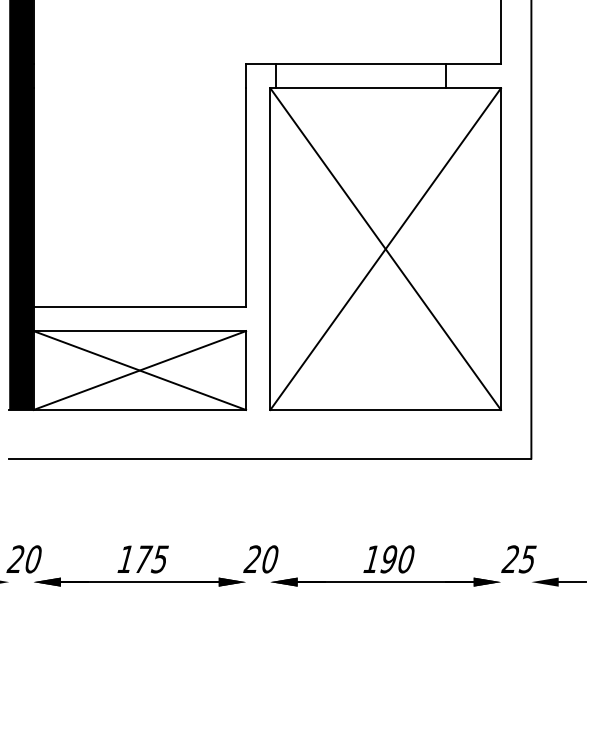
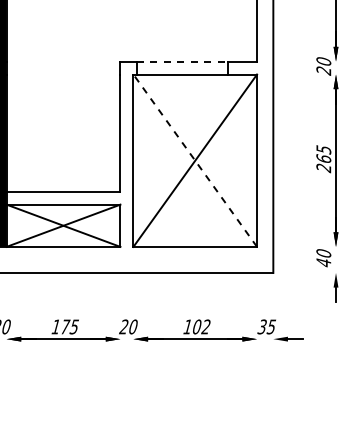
line: (361, 63) -> (182, 61), solid -> dashed
line: (384, 248) -> (194, 160), solid -> dashed
text: (397, 558) -> (201, 326), 190 -> 102
text: (509, 558) -> (261, 326), 25 -> 35

